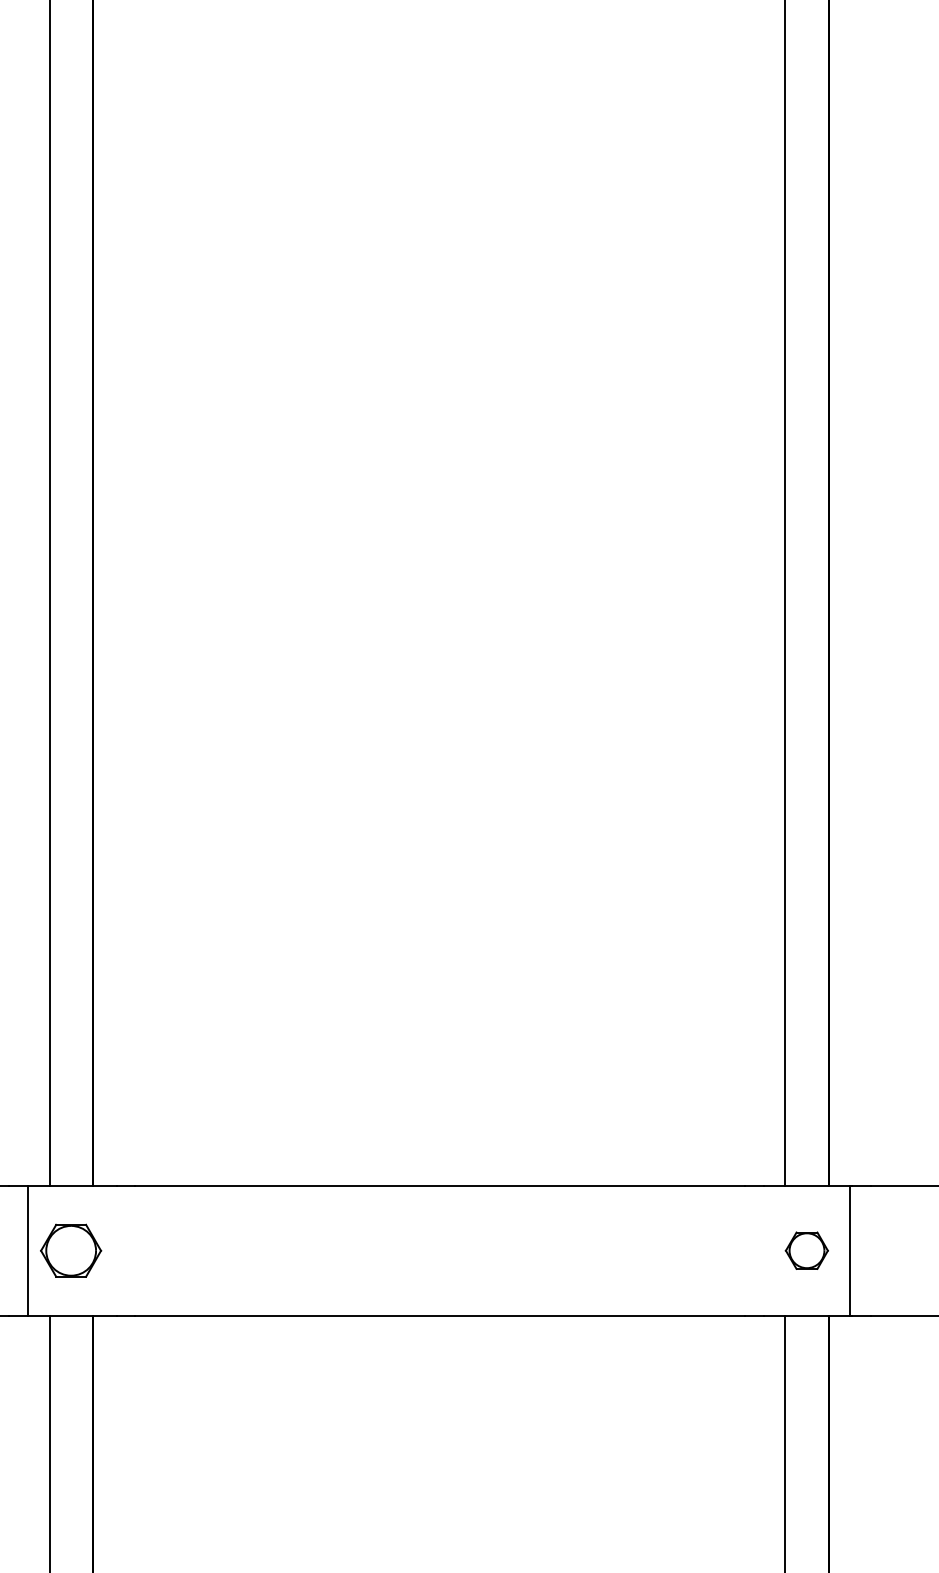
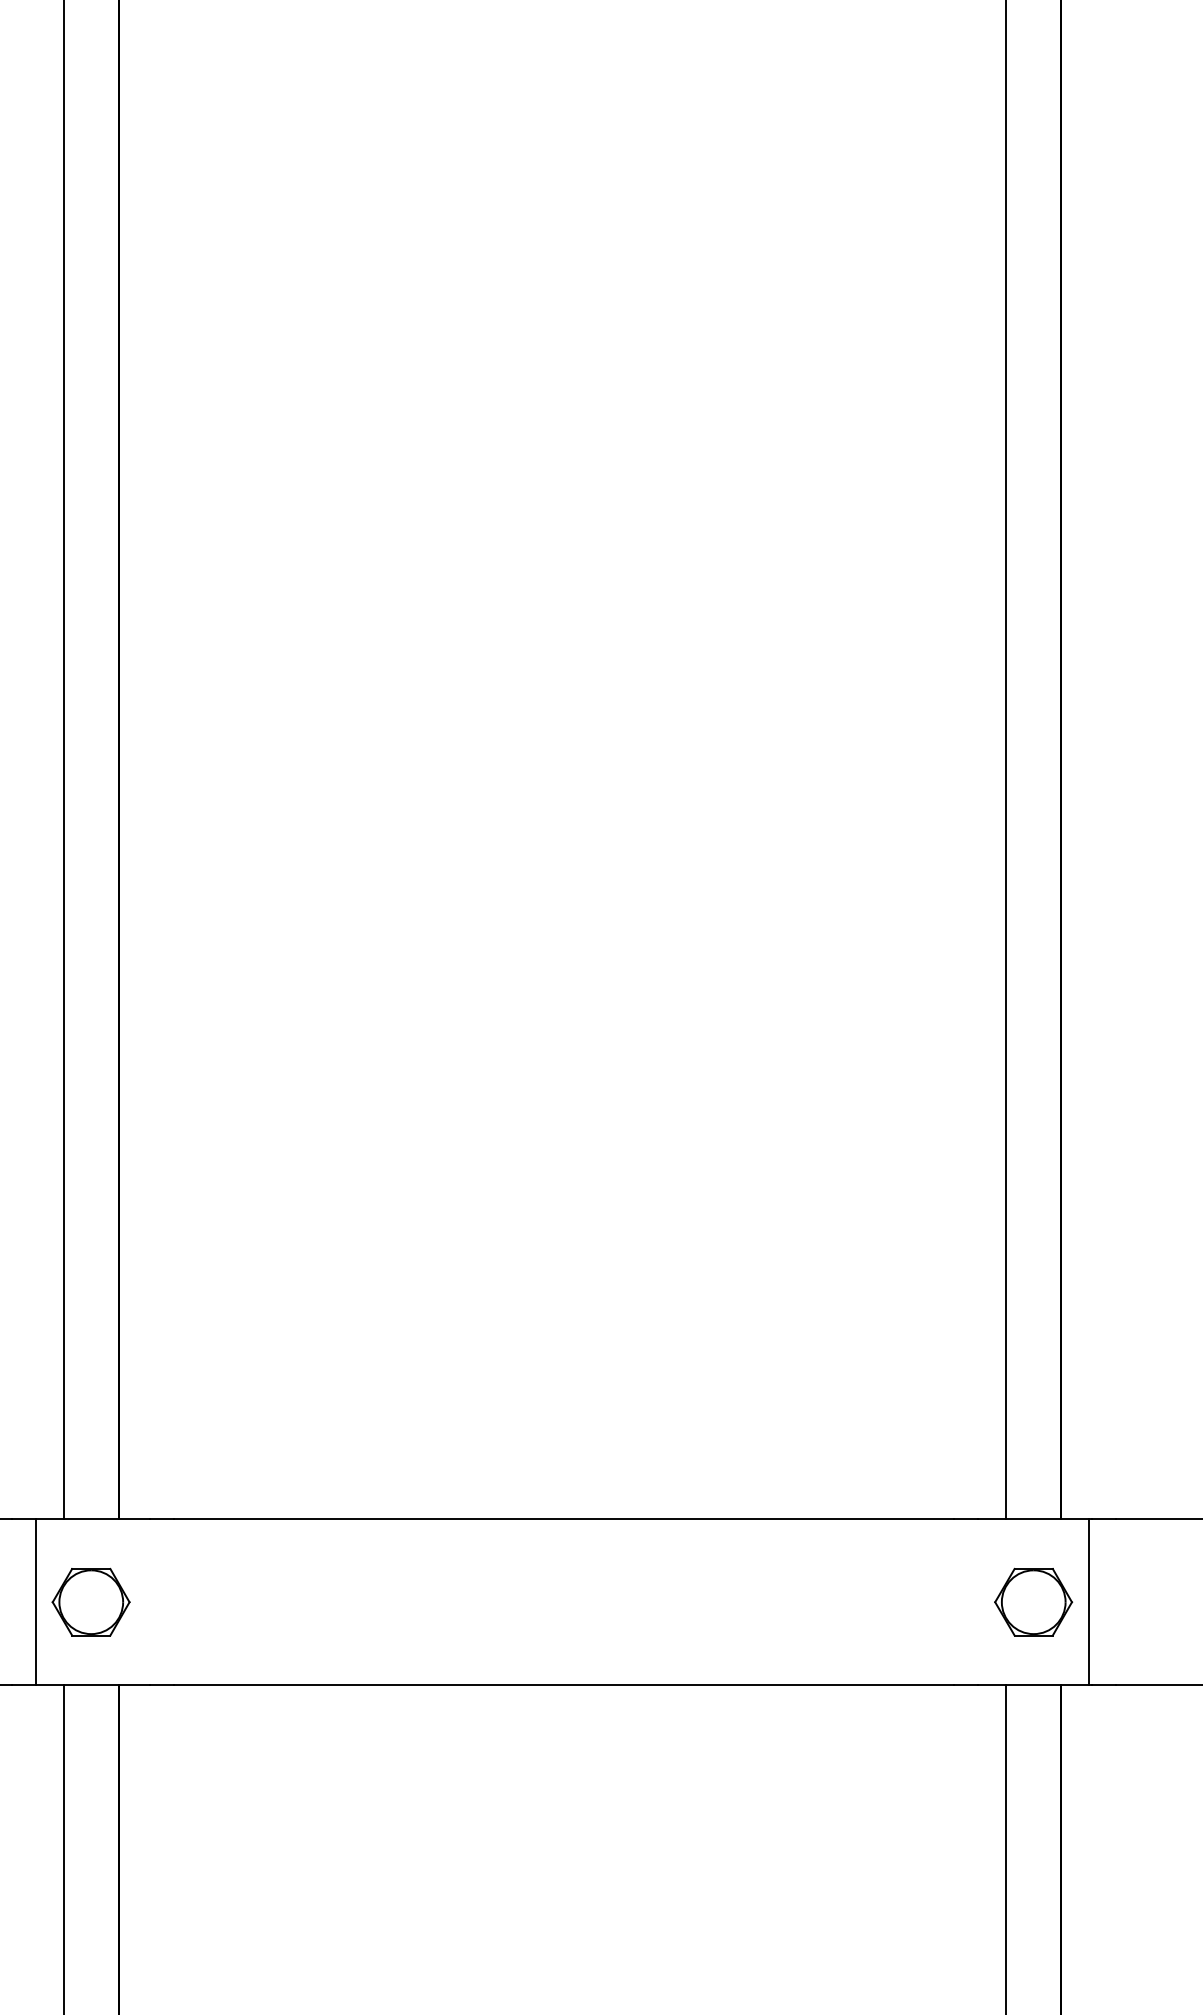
part: (806, 1250) -> (1033, 1601), size x1.43

